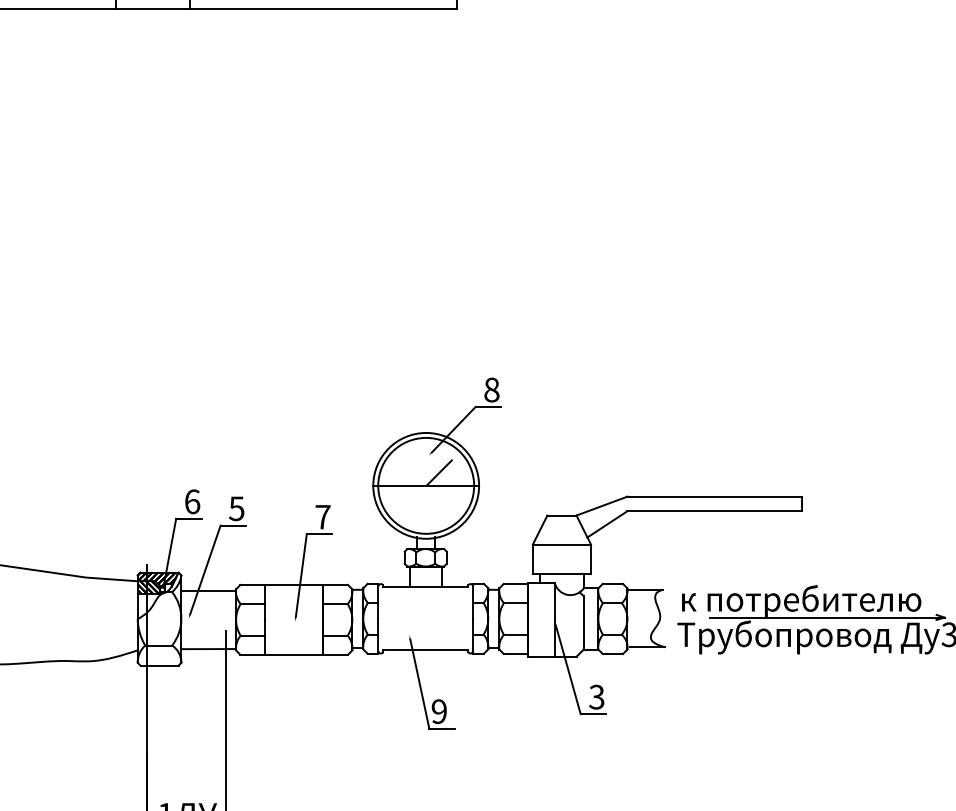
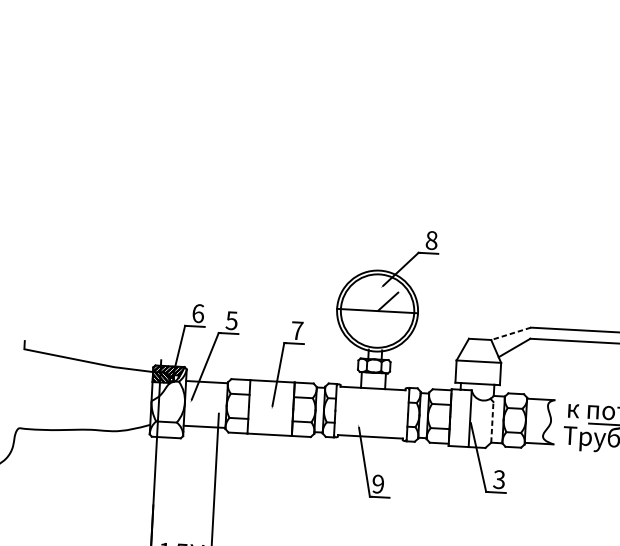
line: (601, 506) -> (510, 334), solid -> dashed
line: (583, 622) -> (492, 422), solid -> dashed

